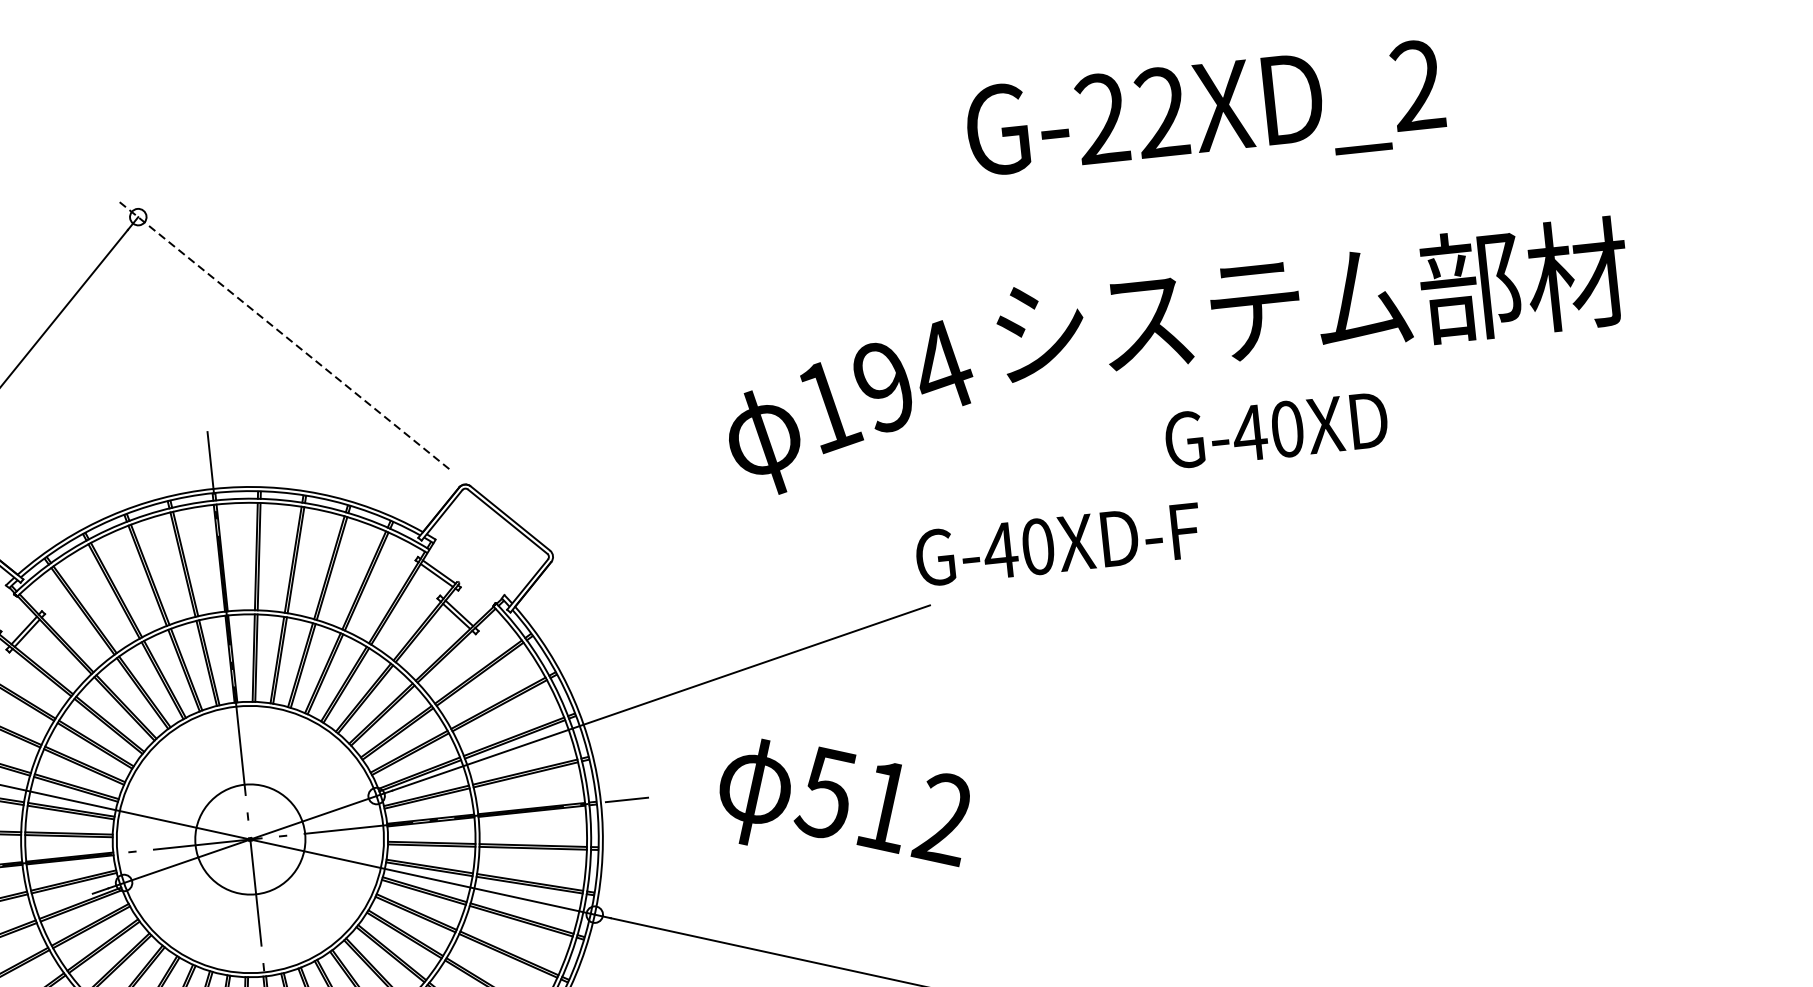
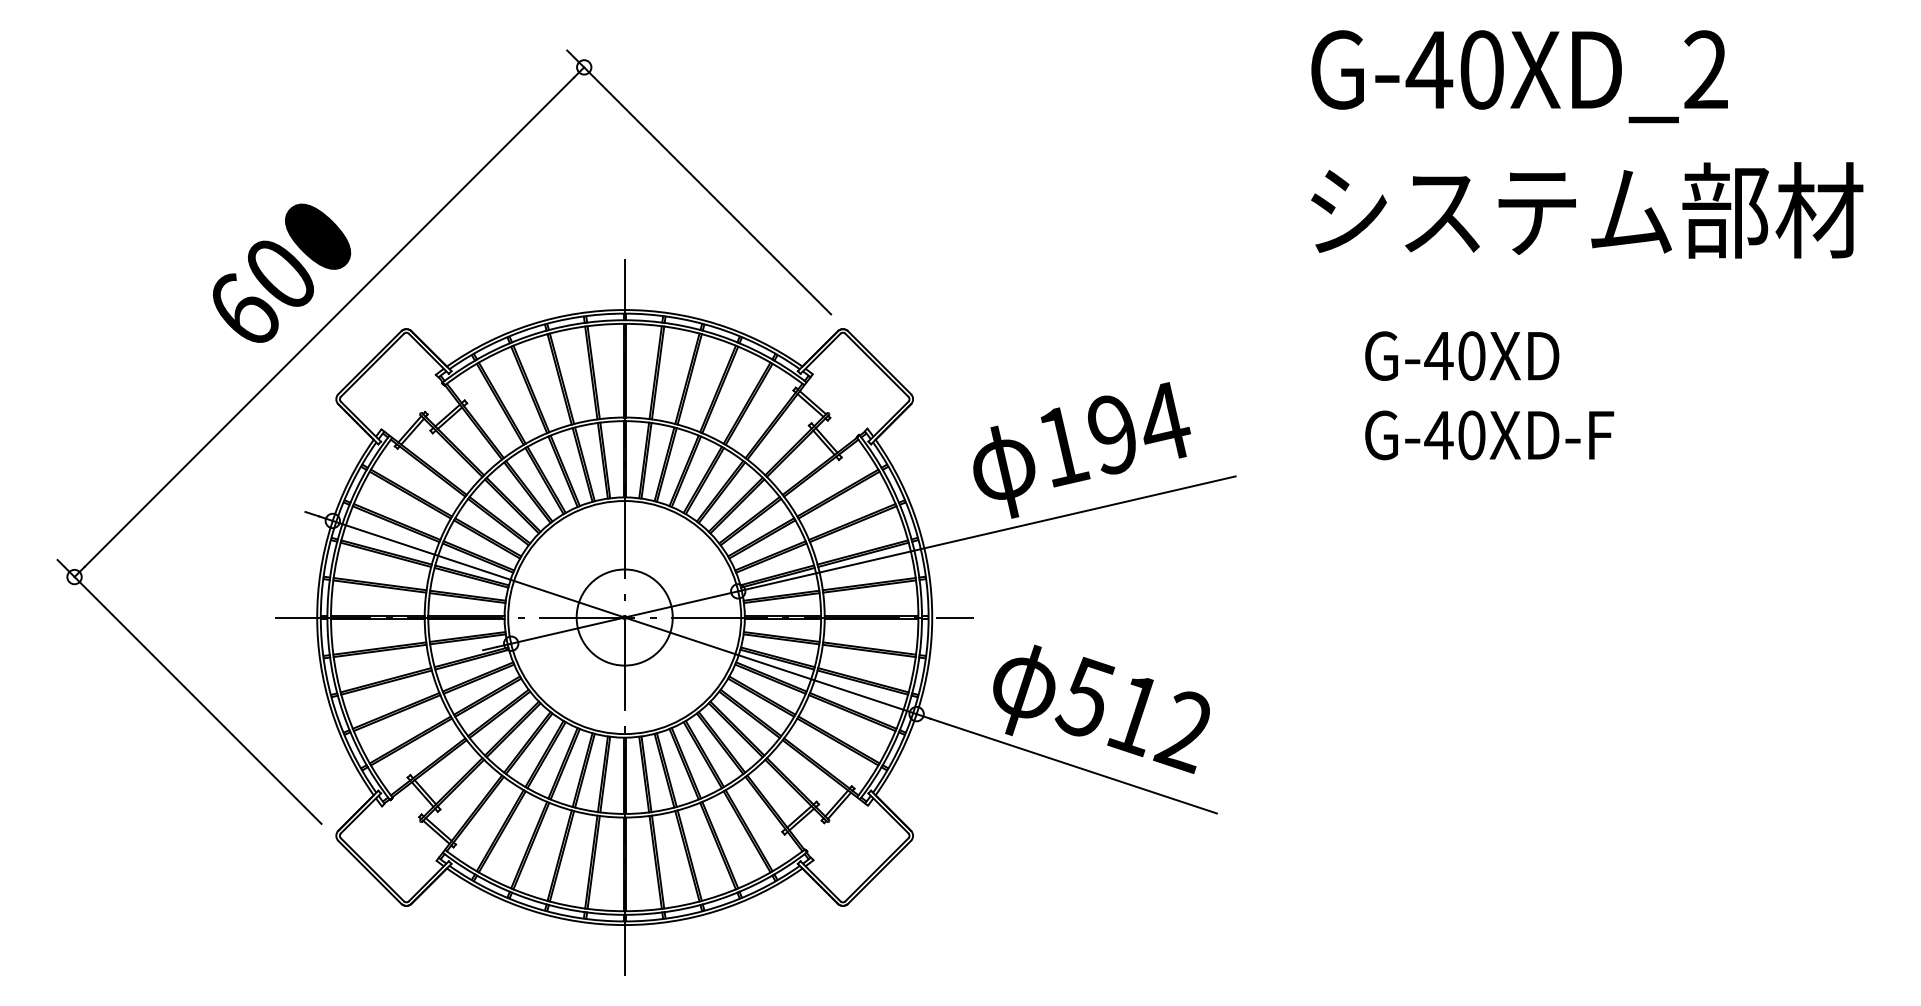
text: (1130, 115) -> (1454, 69), G-22XD_2 -> G-40XD_2
text: (1312, 302) -> (1587, 210), moved
line: (283, 334) -> (699, 182), dashed -> solid
text: (850, 408) -> (1081, 450), moved
text: (1276, 429) -> (1462, 355), moved
text: (1058, 544) -> (1489, 435), moved
text: (845, 803) -> (1101, 708), moved

